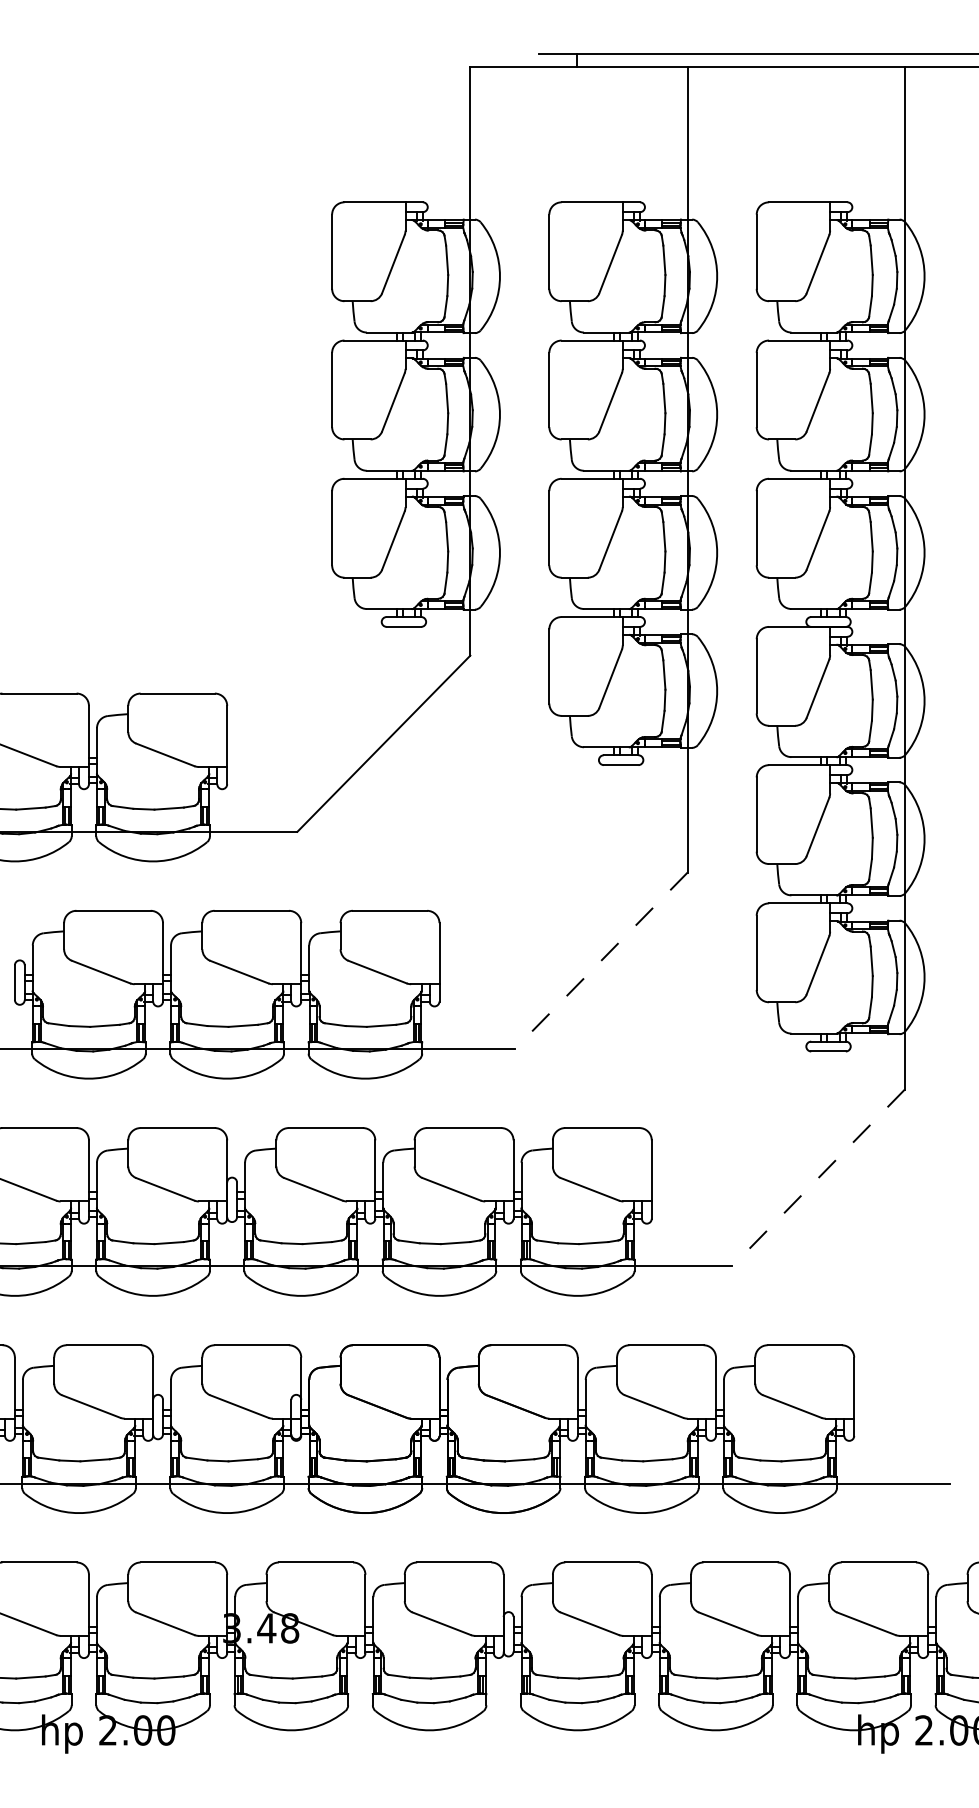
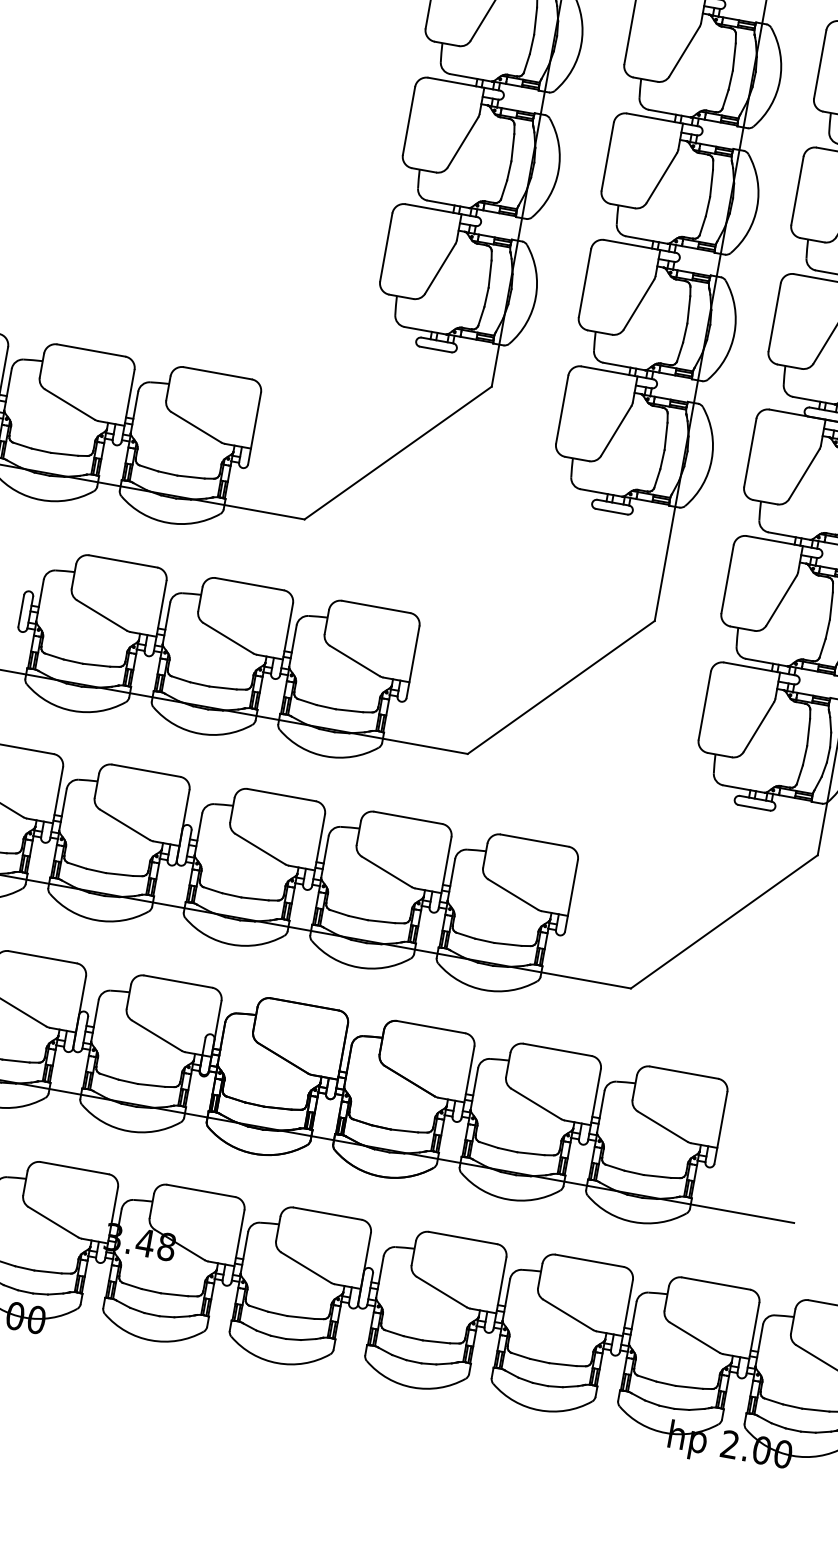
line: (600, 961) -> (560, 687), dashed -> solid
line: (818, 1178) -> (724, 922), dashed -> solid

